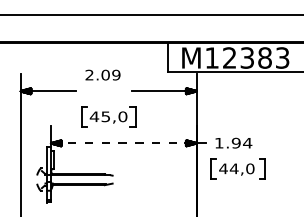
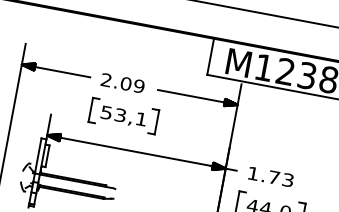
text: (102, 74) -> (122, 82), moved
text: (108, 116) -> (123, 115), 45,0 -> 53,1
text: (241, 142) -> (280, 177), 1.94 -> 1.73
line: (117, 143) -> (128, 150), dashed -> solid

